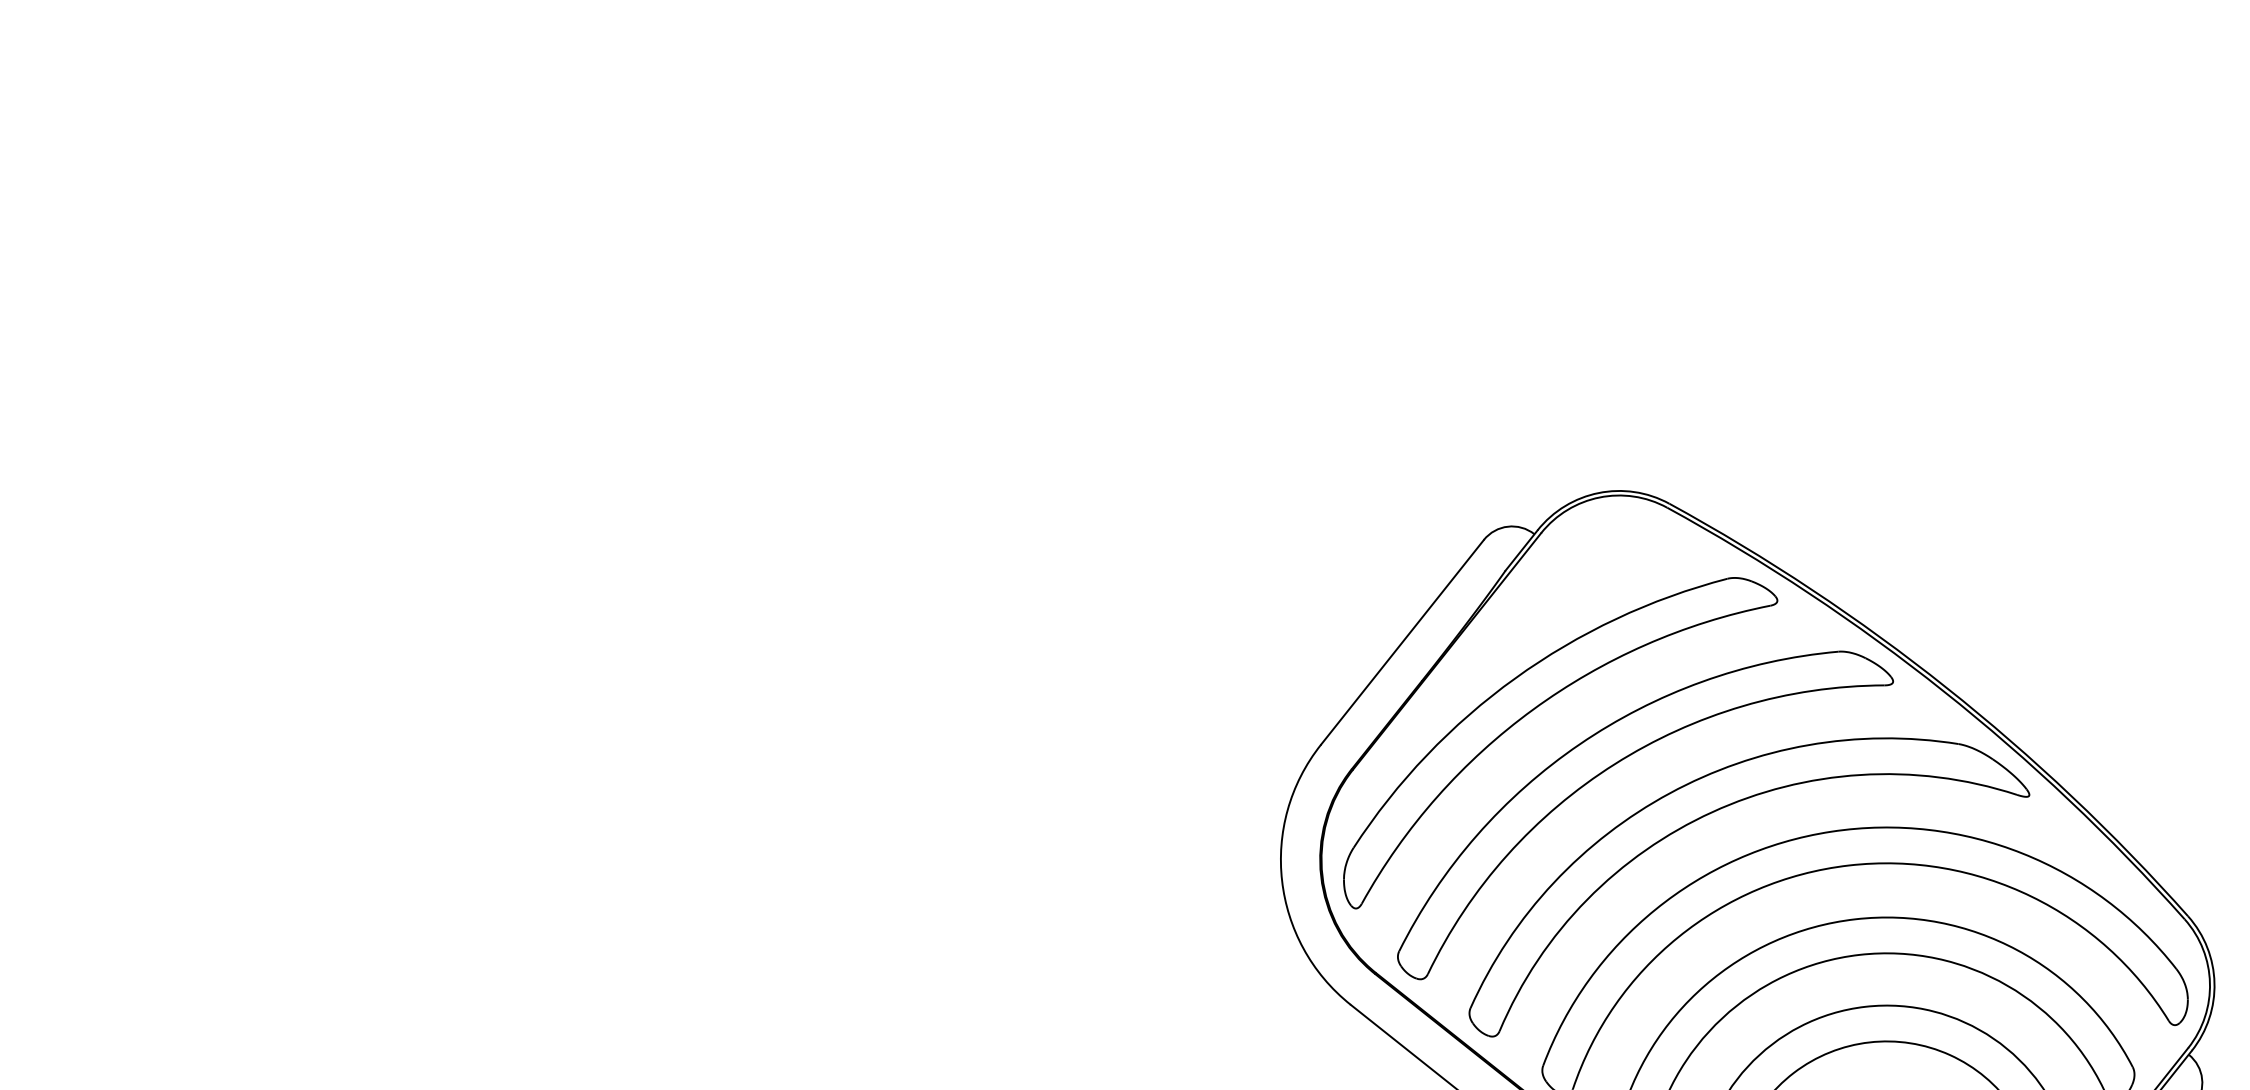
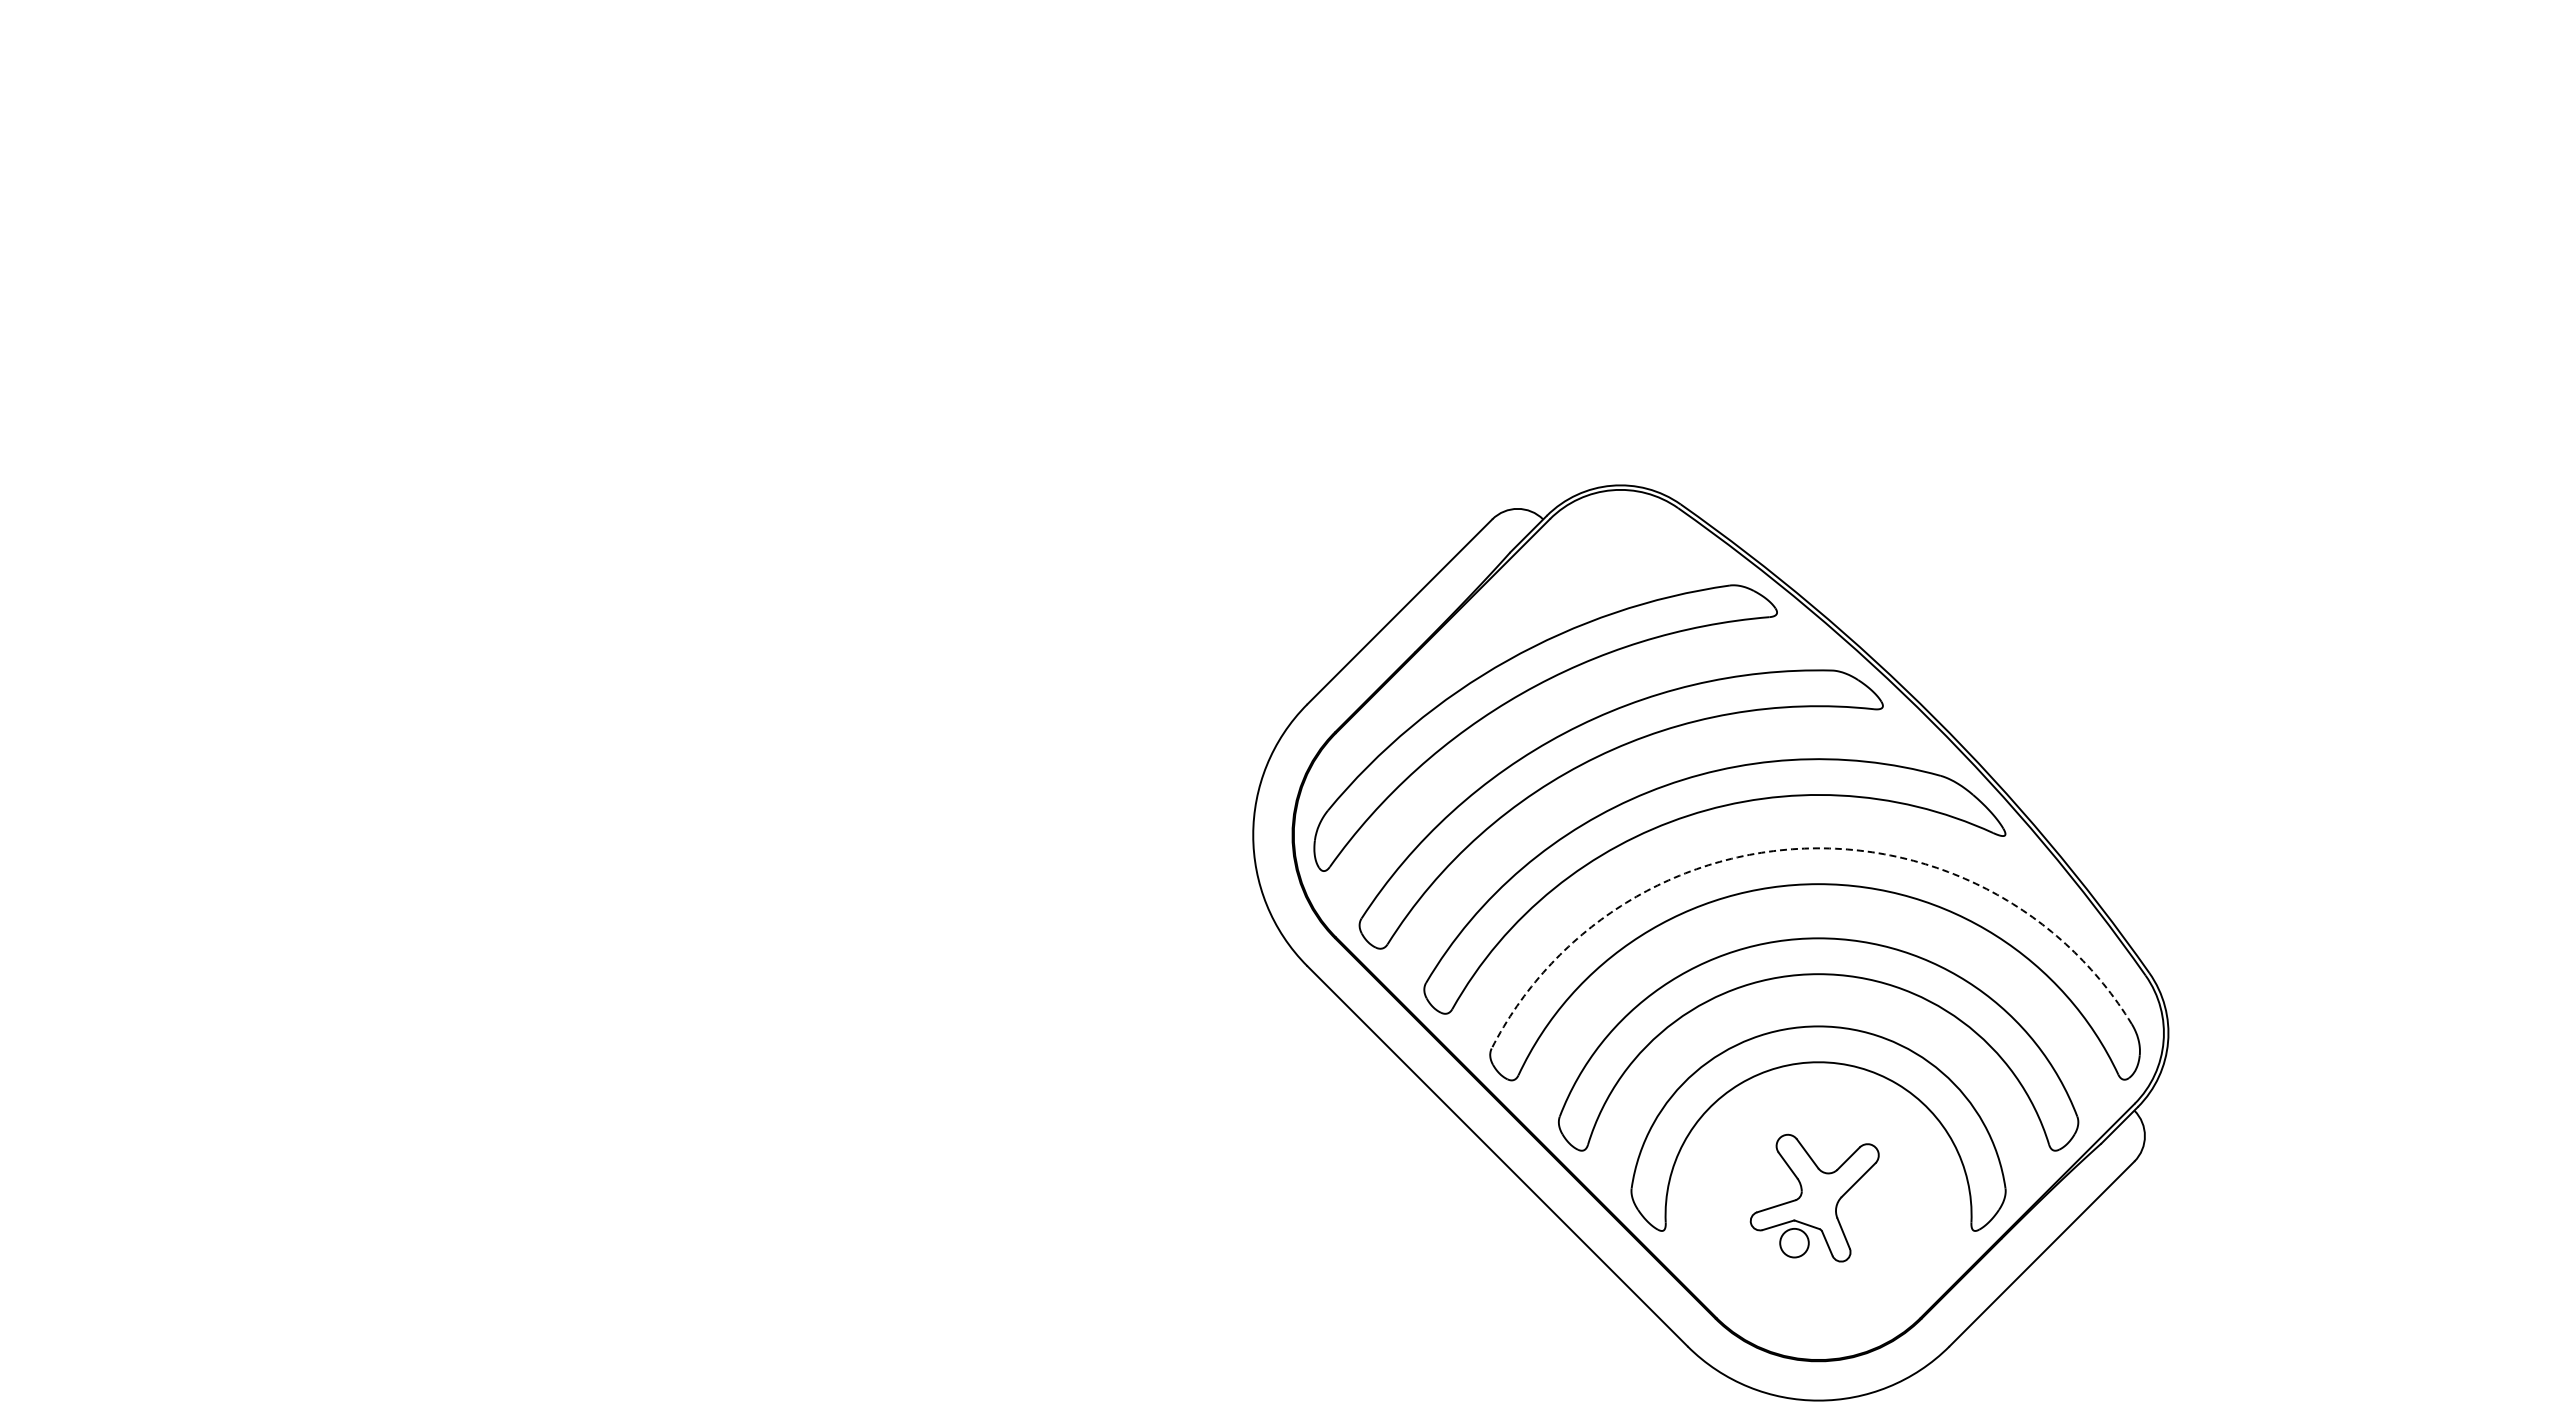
arc: (1831, 831) -> (1804, 848), solid -> dashed

